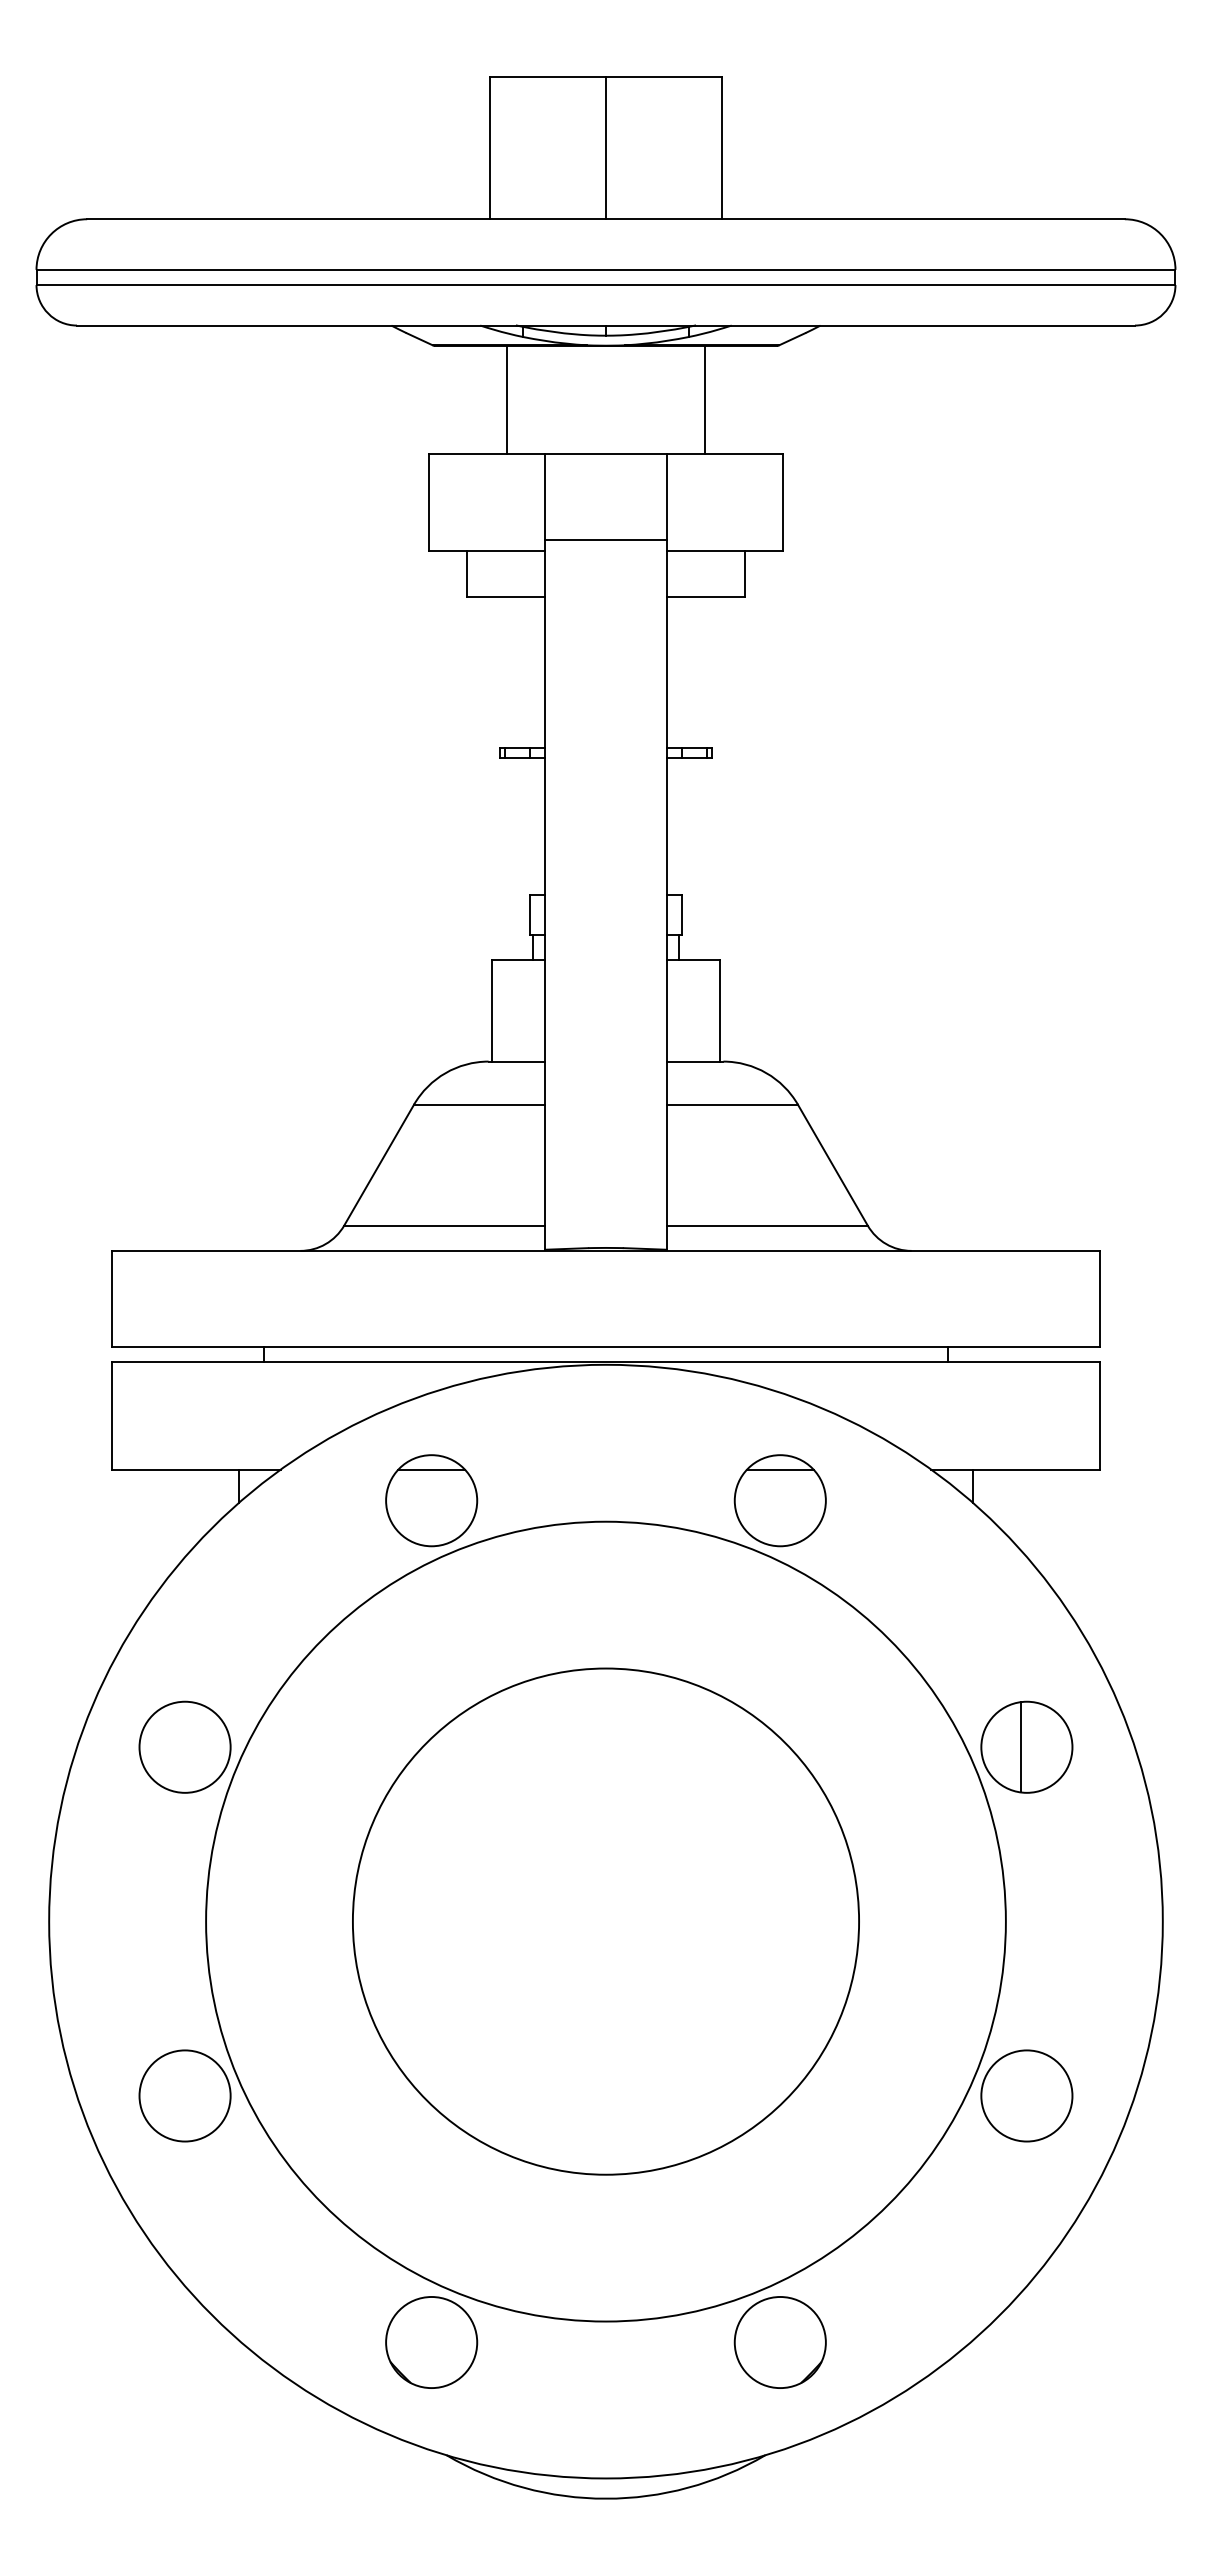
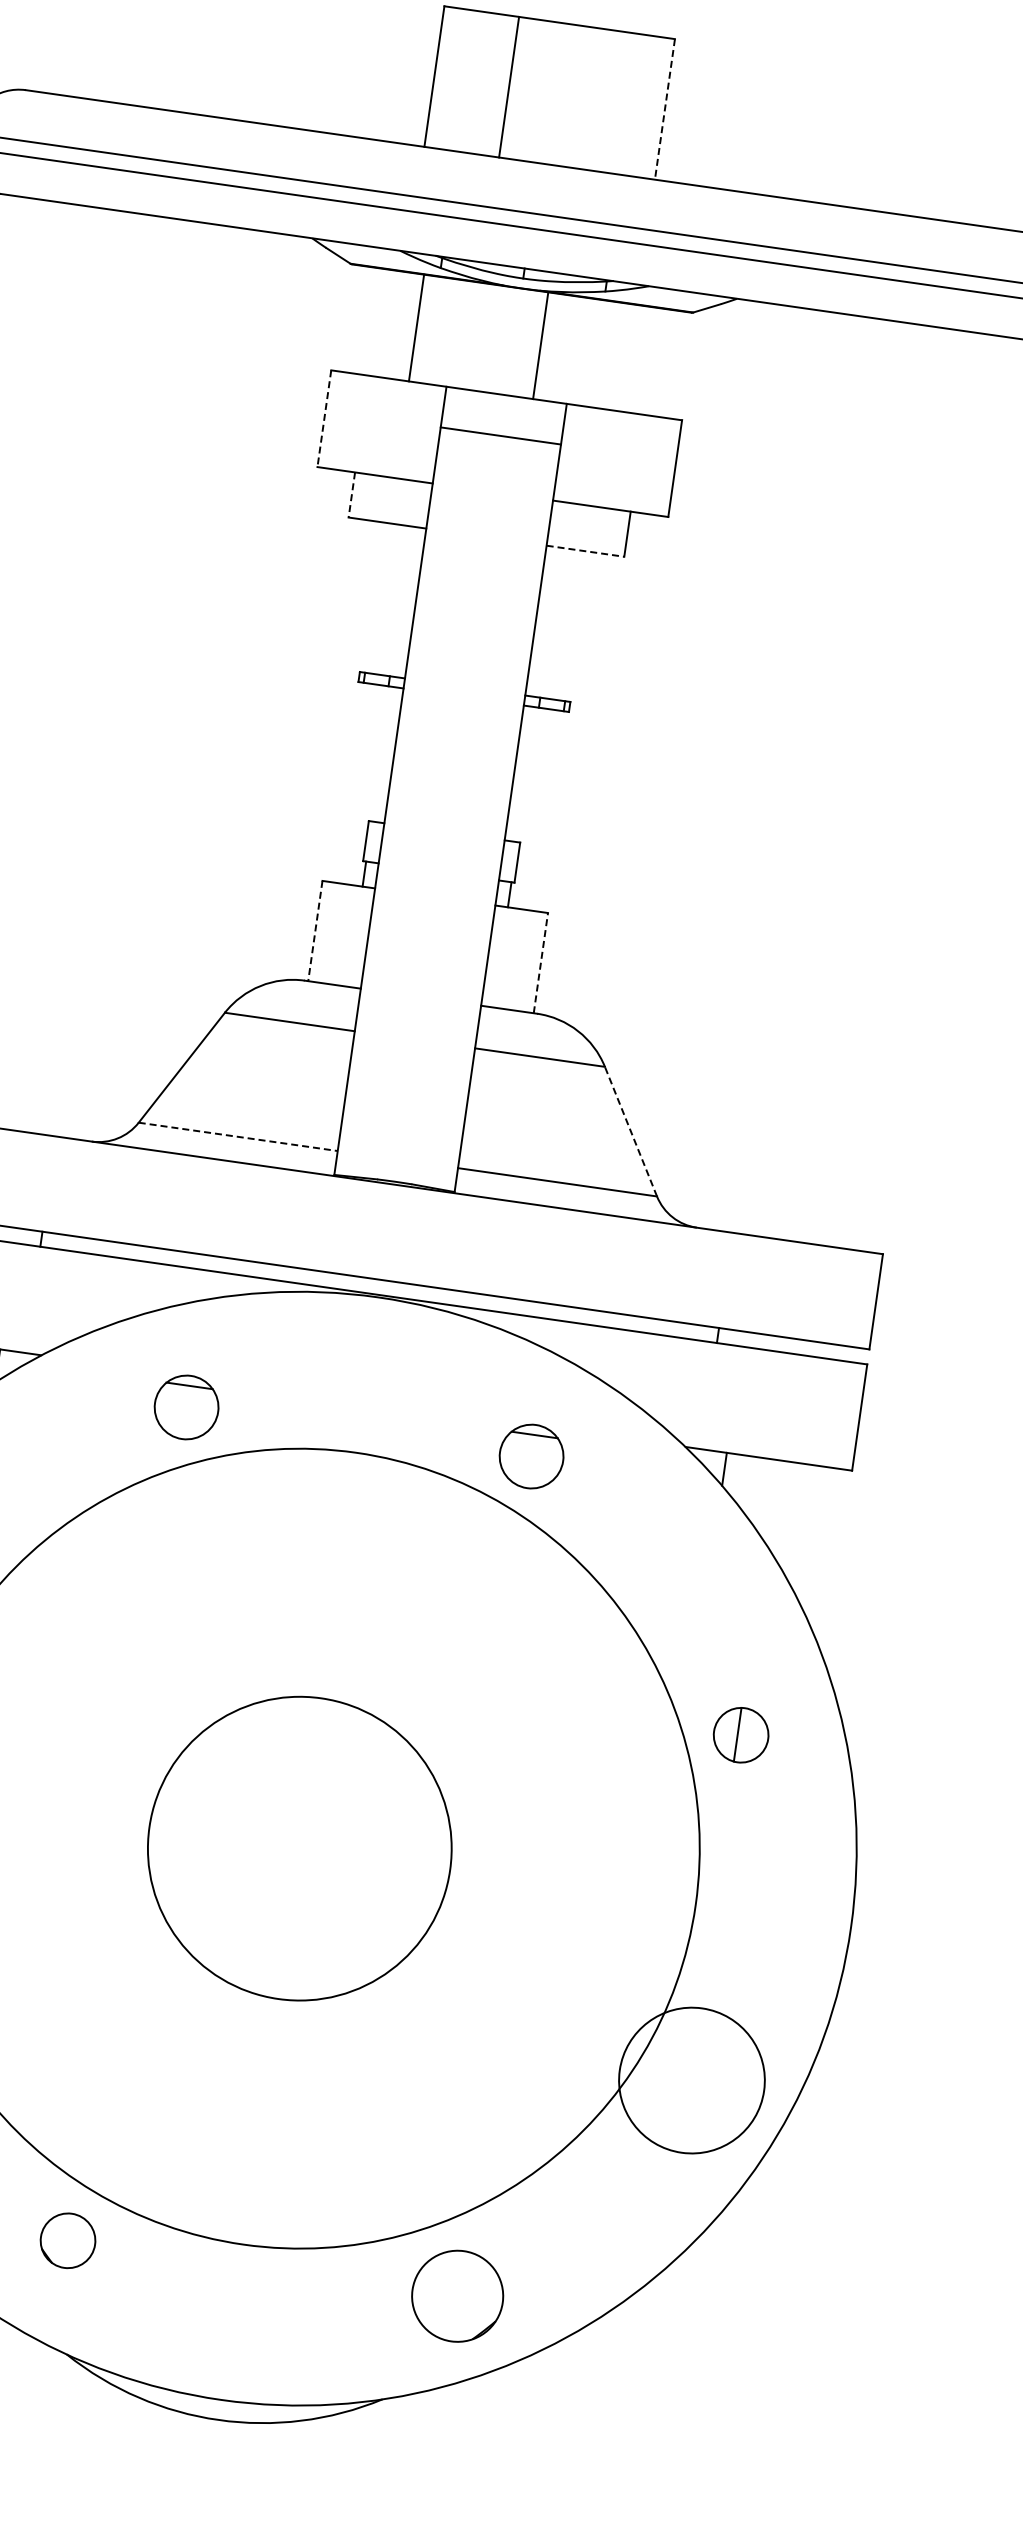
line: (606, 148) -> (509, 87), moved
line: (722, 148) -> (665, 109), solid -> dashed
line: (704, 399) -> (540, 345), moved
line: (428, 502) -> (324, 418), solid -> dashed
line: (605, 539) -> (500, 435), moved
line: (466, 574) -> (351, 495), solid -> dashed
line: (706, 596) -> (586, 550), solid -> dashed
line: (492, 1010) -> (315, 930), solid -> dashed
line: (719, 1010) -> (540, 962), solid -> dashed
line: (832, 1165) -> (630, 1131), solid -> dashed
line: (444, 1225) -> (238, 1136), solid -> dashed
part: (431, 1500) -> (186, 1407), size x0.7
part: (779, 1500) -> (530, 1456), size x0.7
part: (1026, 1746) -> (740, 1734), size x0.6
circle: (605, 1921) -> (299, 1848), size x0.6
circle: (1026, 2095) -> (691, 2080), size x1.6
circle: (431, 2342) -> (67, 2240), size x0.6
circle: (779, 2342) -> (456, 2296), moved

